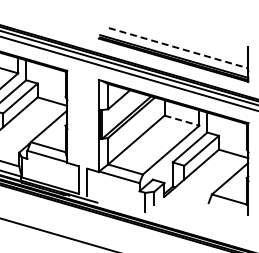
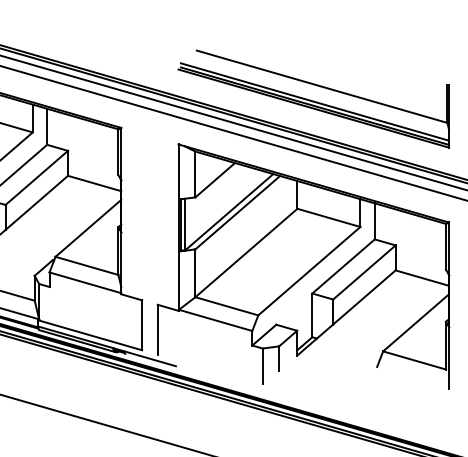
line: (178, 48) -> (322, 87), dashed -> solid
line: (182, 120) -> (329, 217), dashed -> solid

